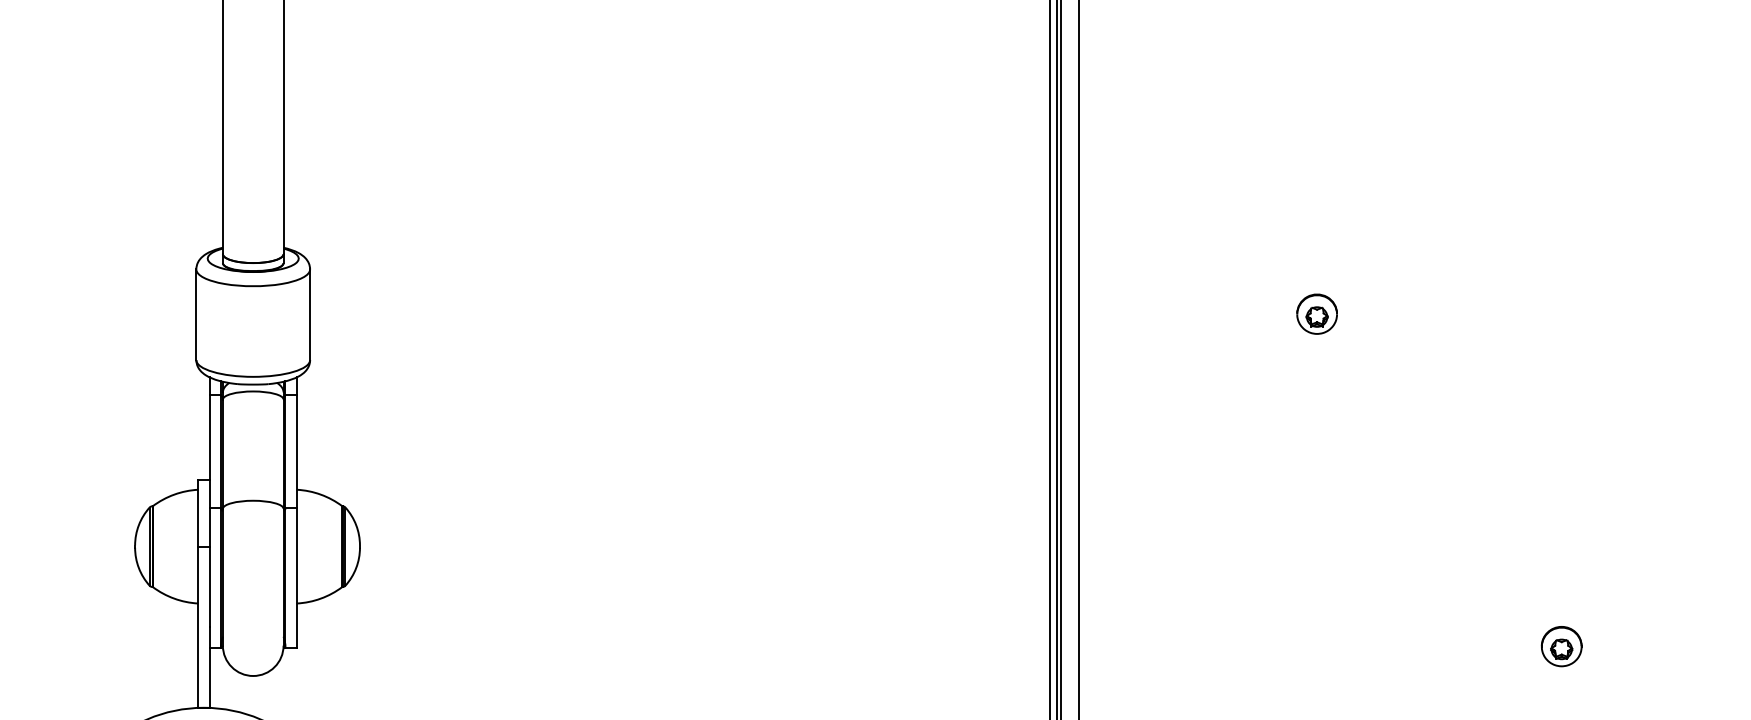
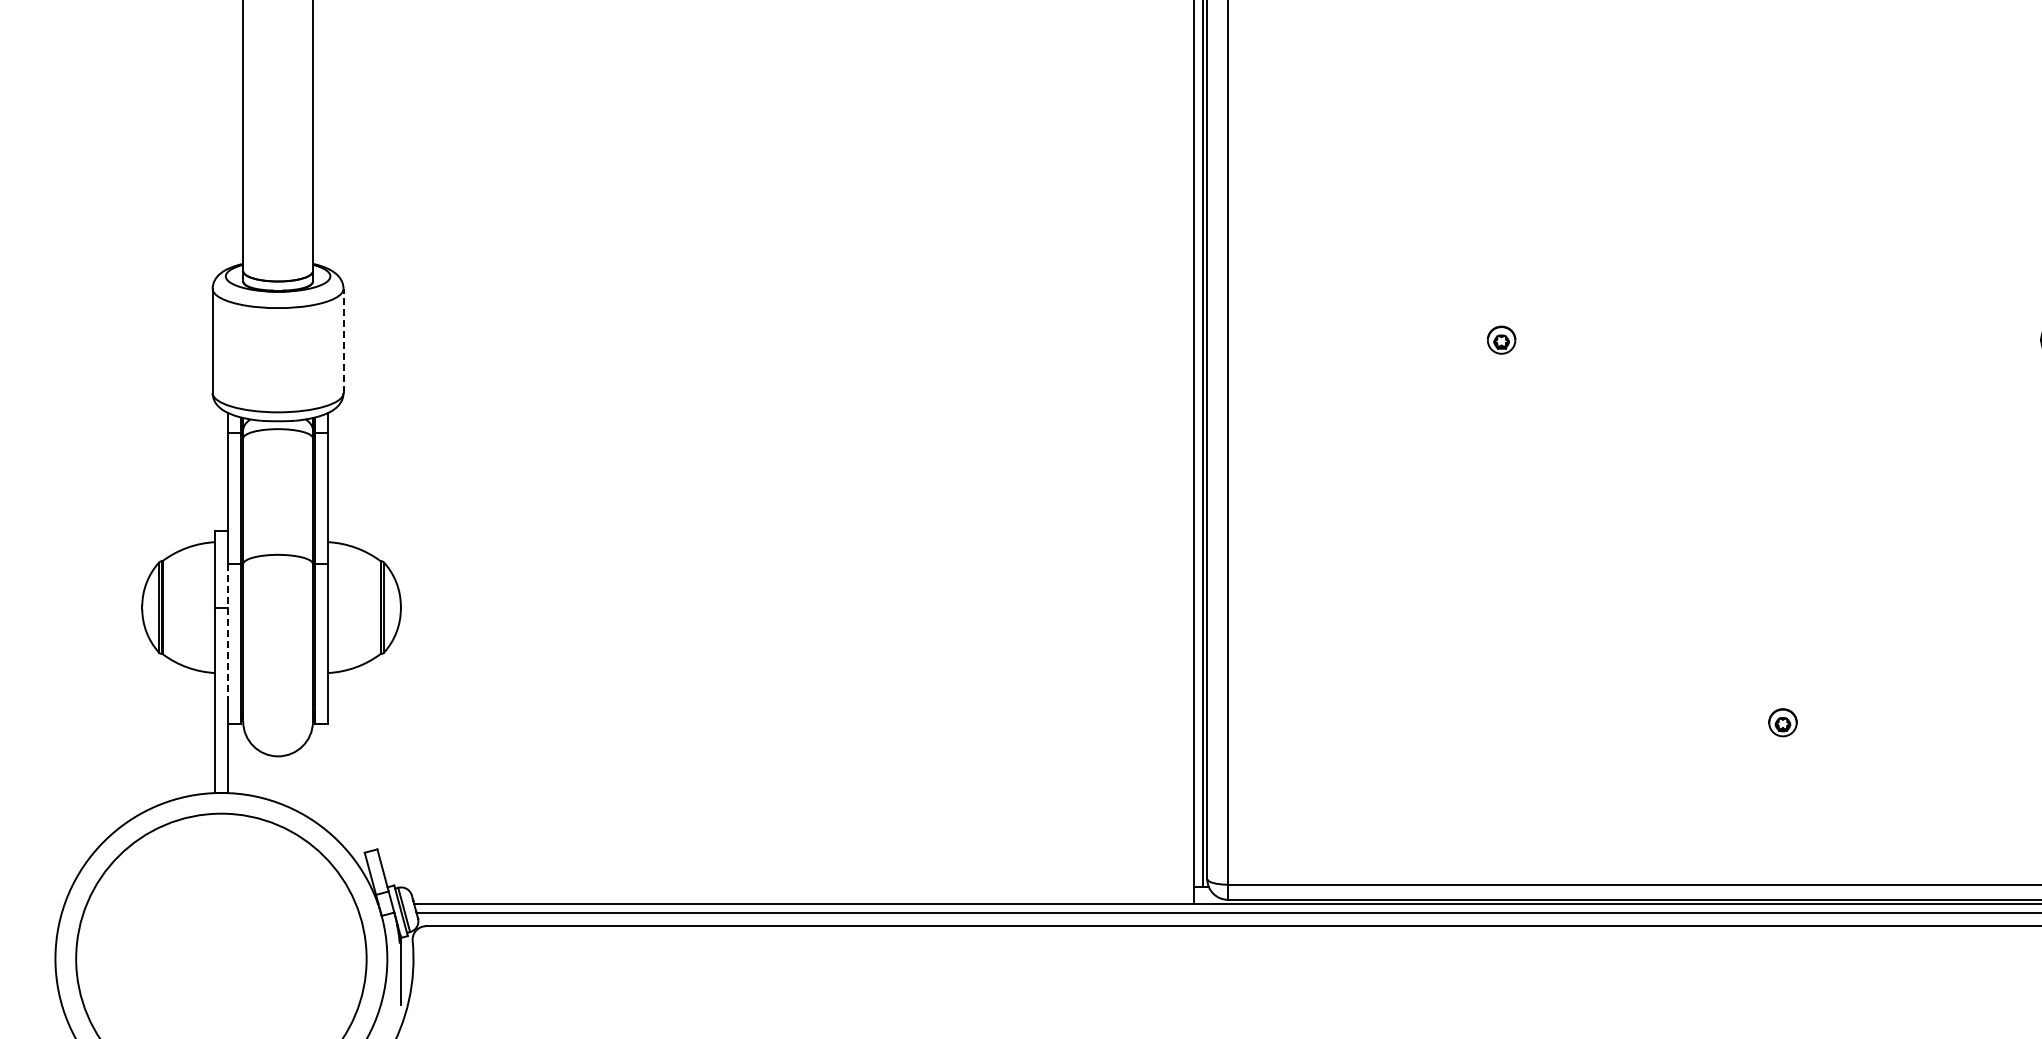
part: (1316, 313) -> (1501, 339), size x0.6
line: (310, 314) -> (343, 340), solid -> dashed
line: (209, 568) -> (227, 632), solid -> dashed
part: (1561, 646) -> (1782, 722), size x0.6

